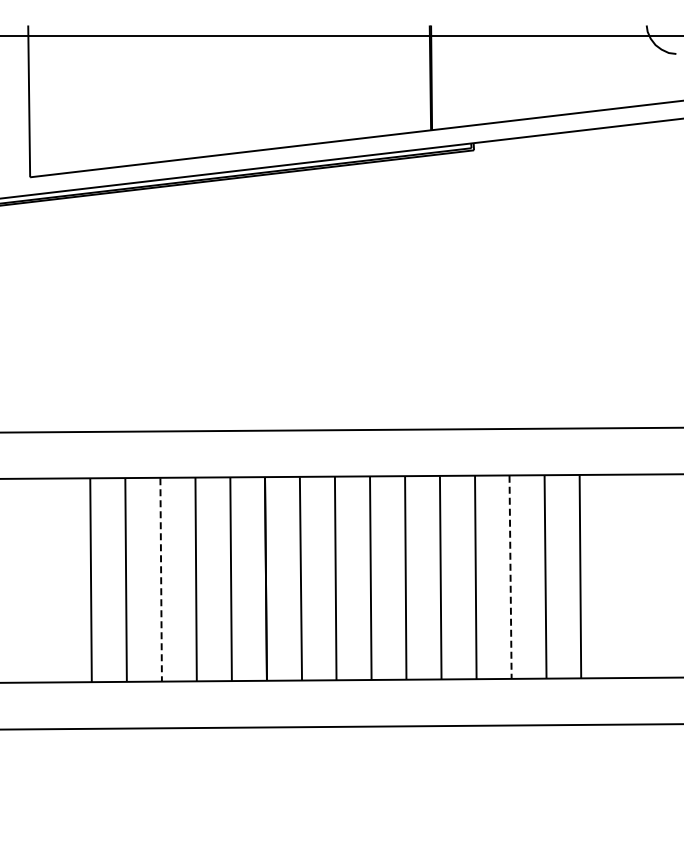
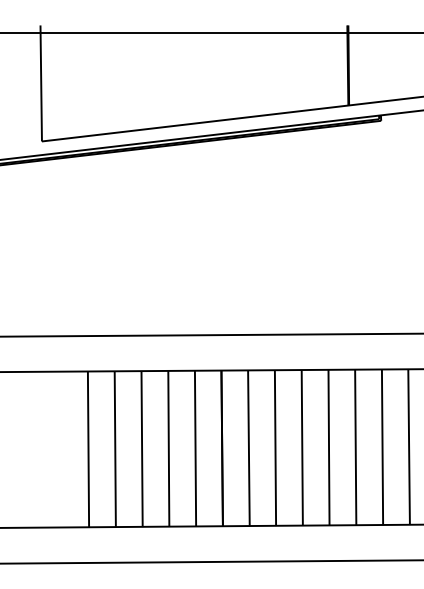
line: (510, 577) -> (409, 447), dashed -> solid
line: (161, 580) -> (142, 449), dashed -> solid

